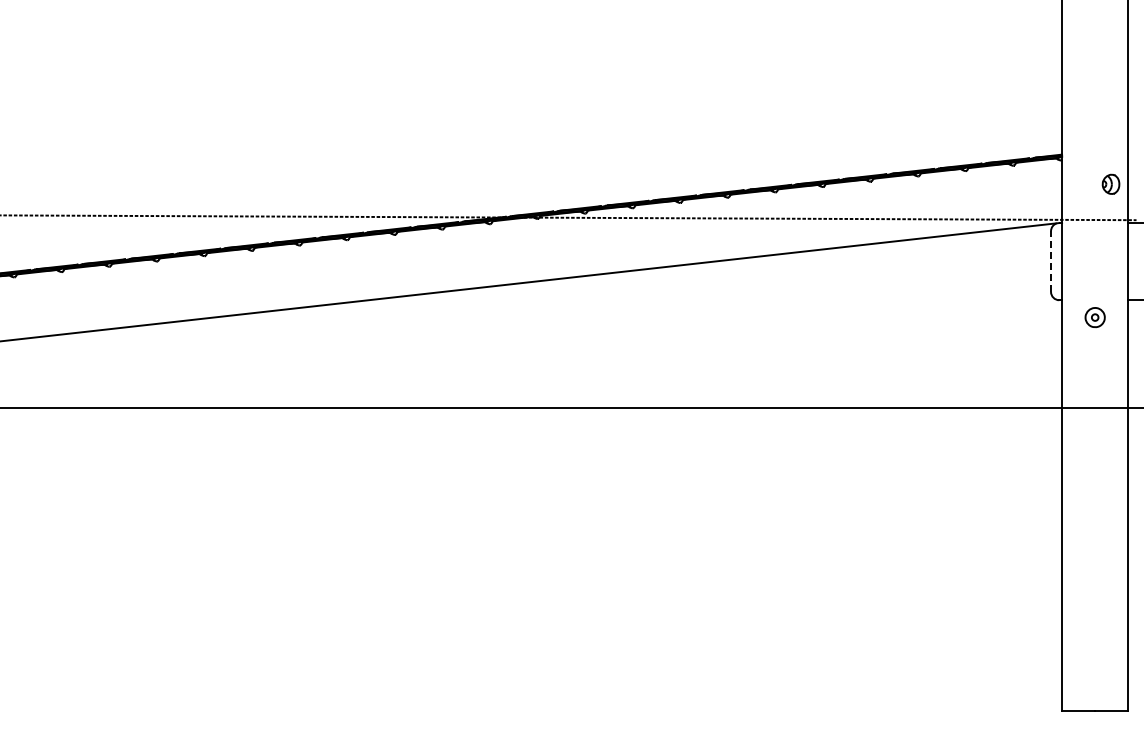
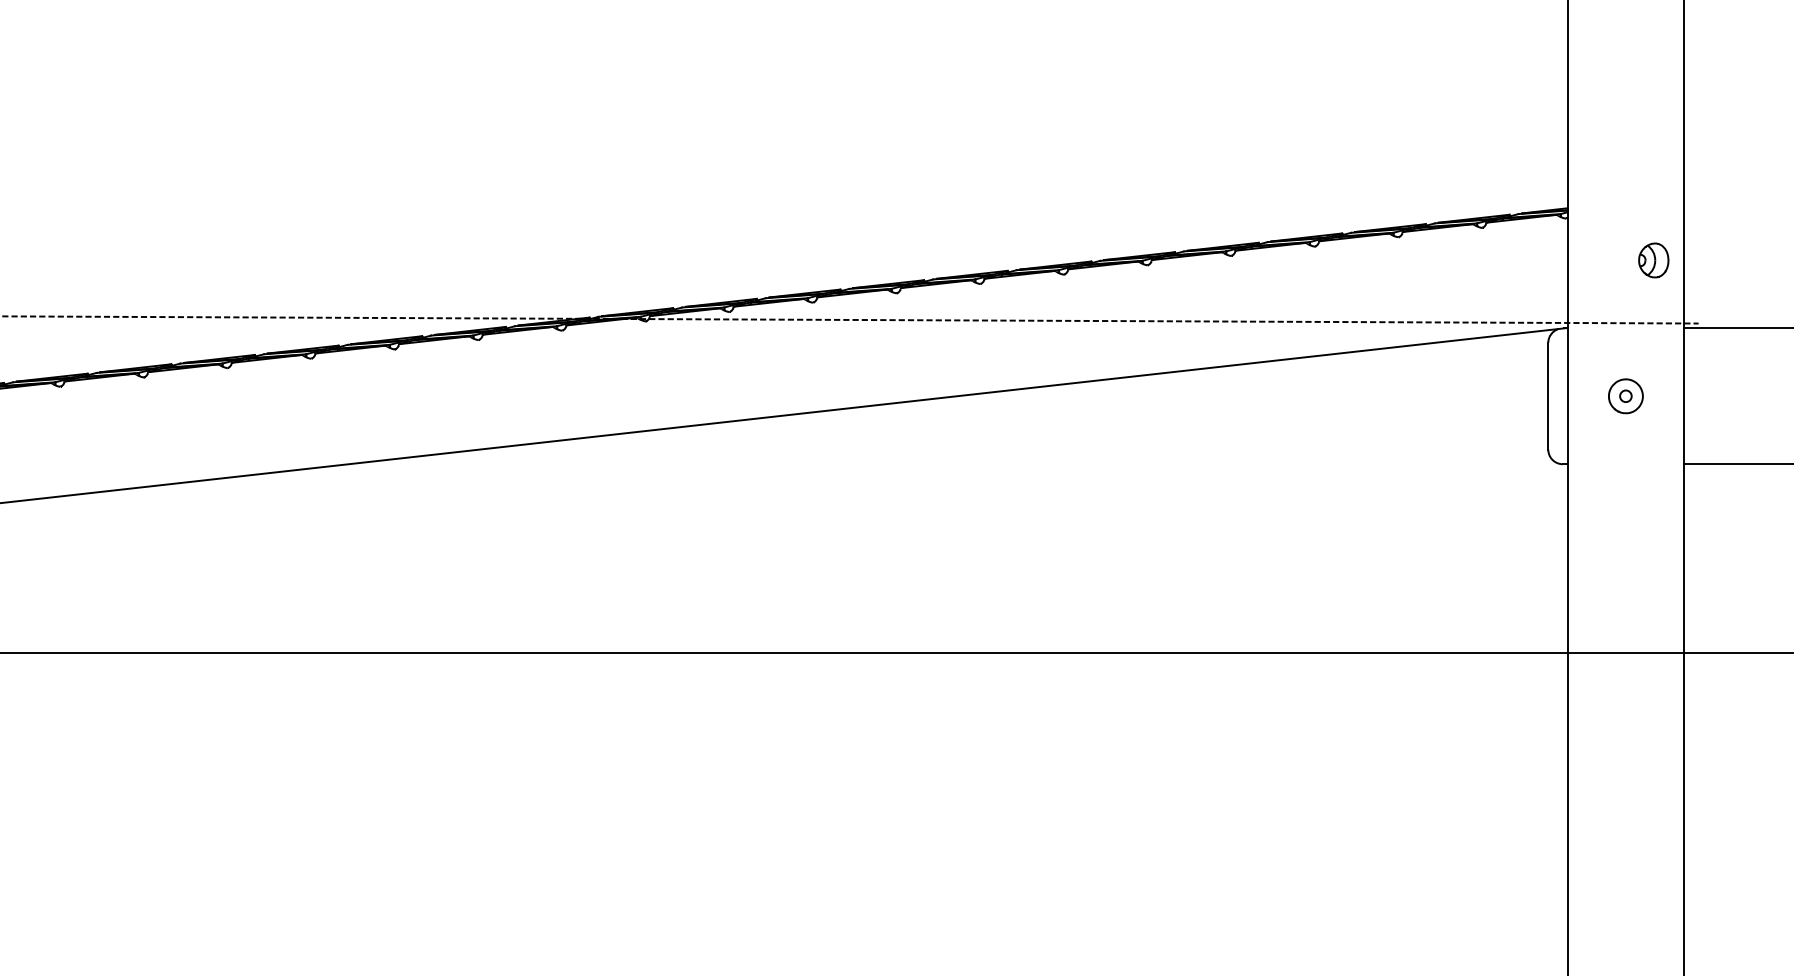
line: (1051, 261) -> (1549, 396), dashed -> solid
part: (1094, 317) -> (1624, 396), moved

